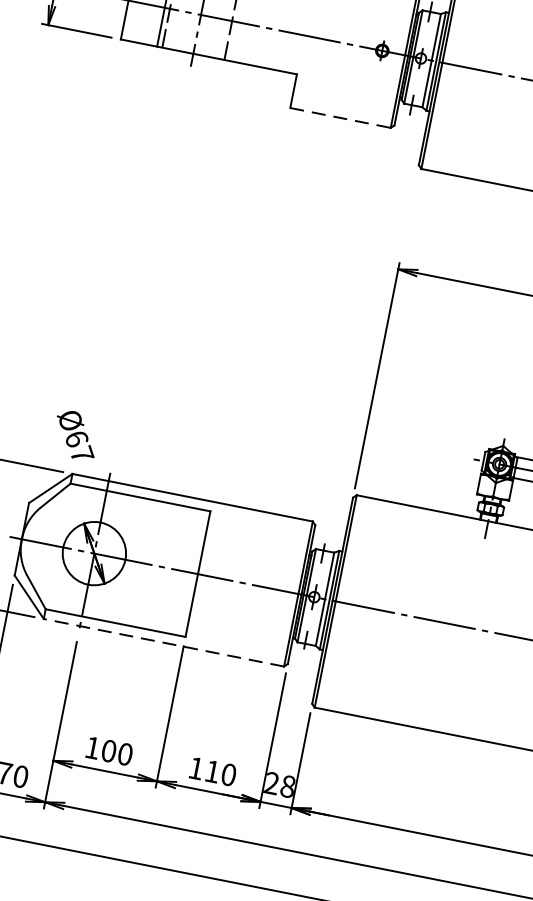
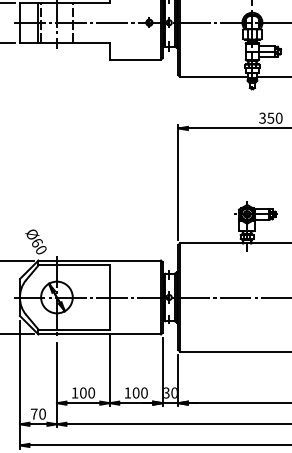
line: (340, 117) -> (135, 59), dashed -> solid
text: (82, 453) -> (41, 249), Ø67 -> Ø60
line: (163, 642) -> (99, 334), dashed -> solid
text: (211, 770) -> (135, 392), 110 -> 100
text: (279, 785) -> (170, 393), 28 -> 30

